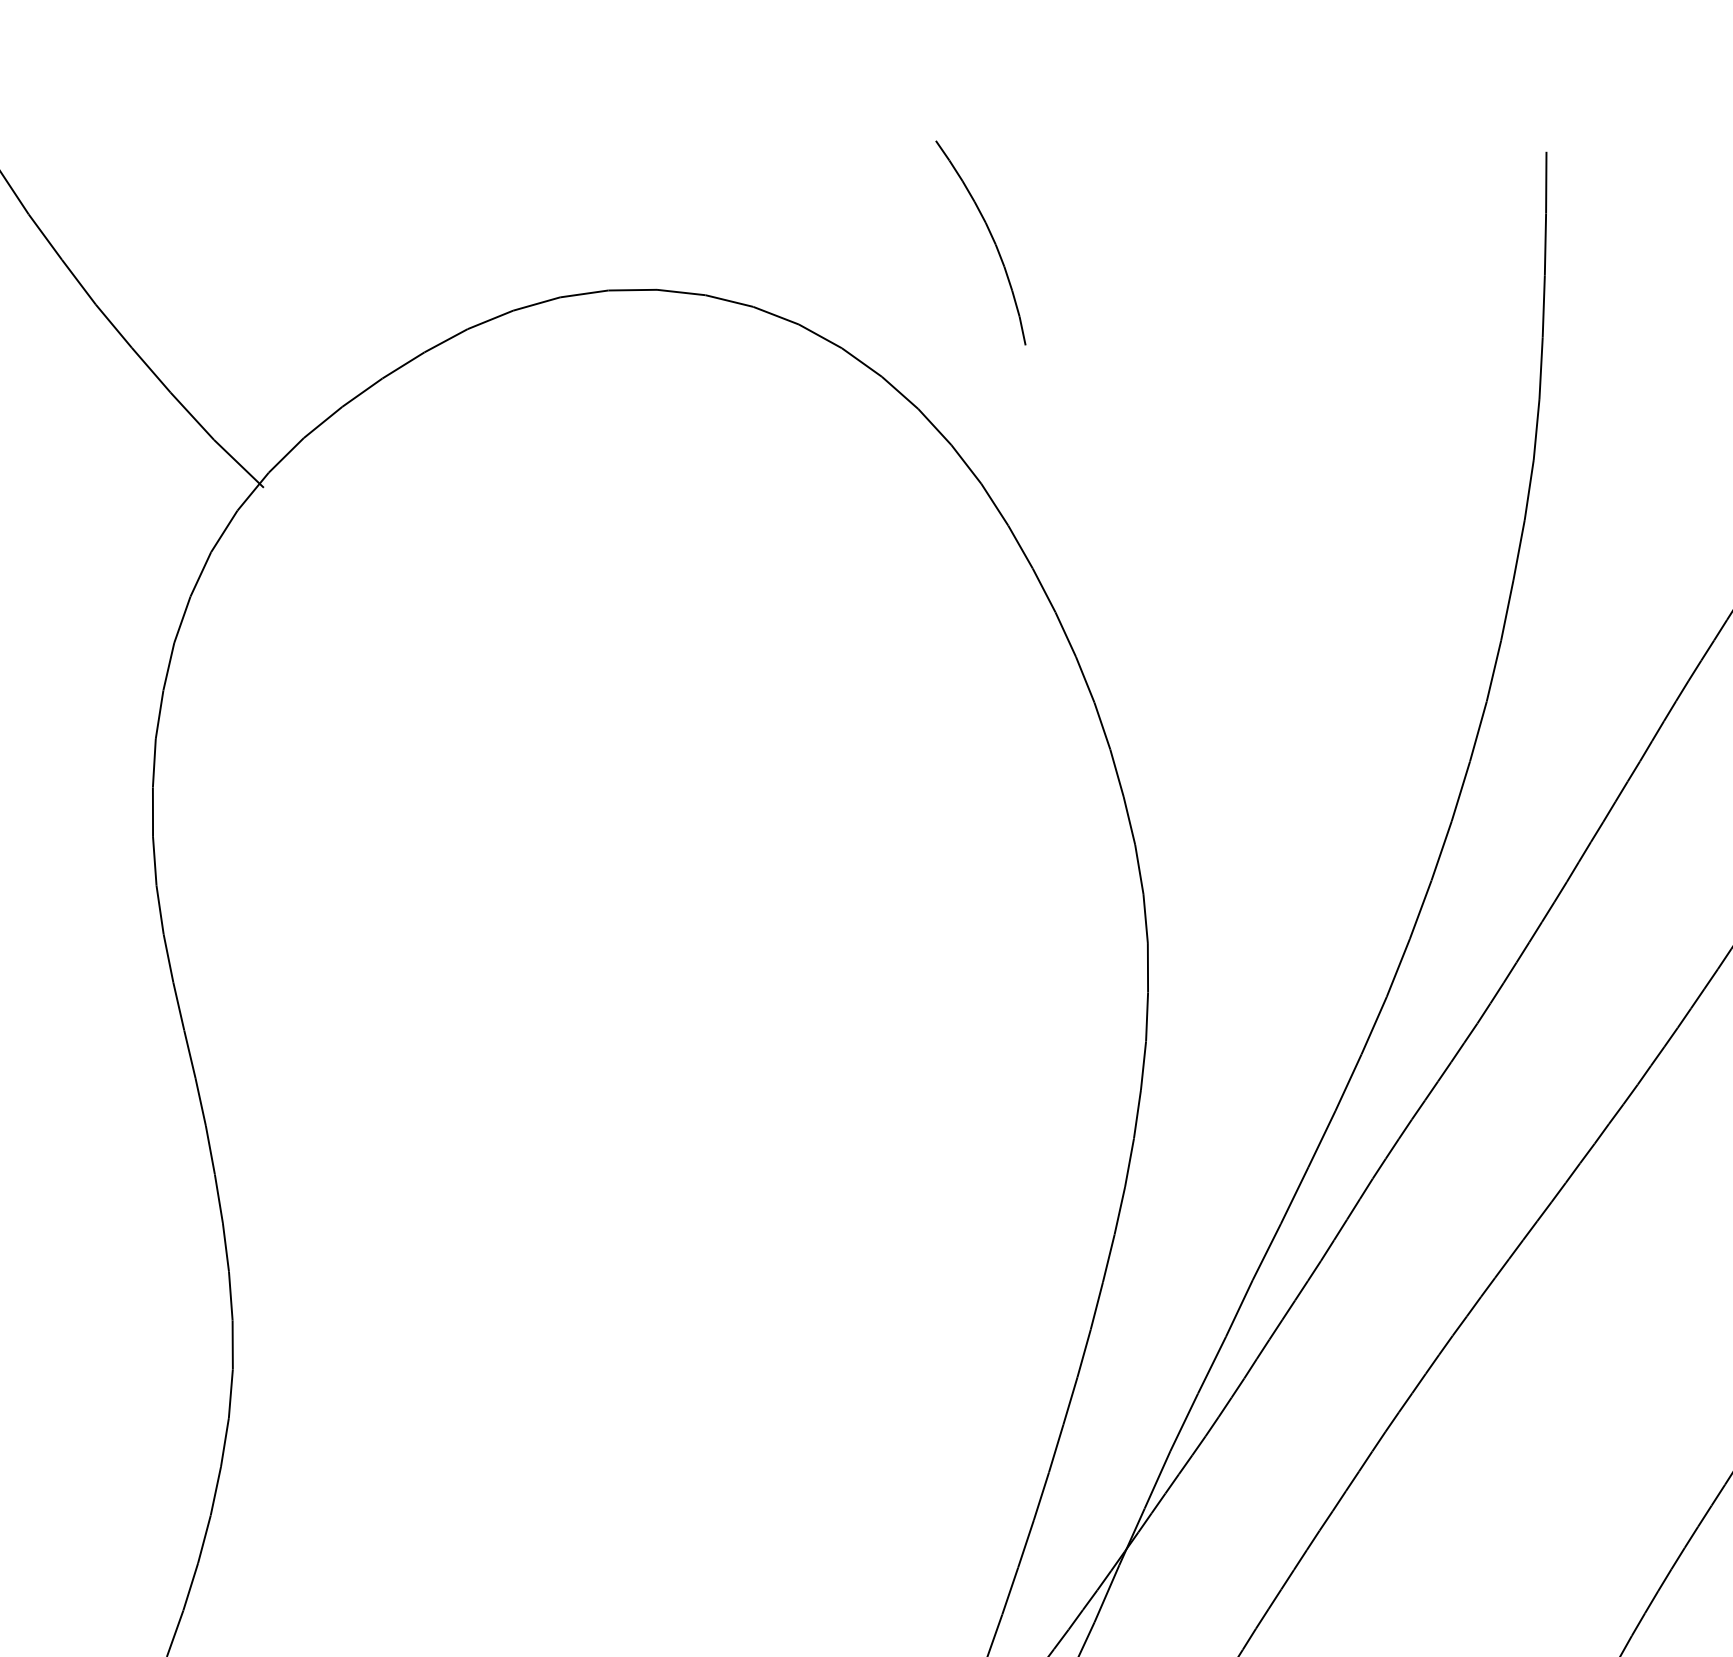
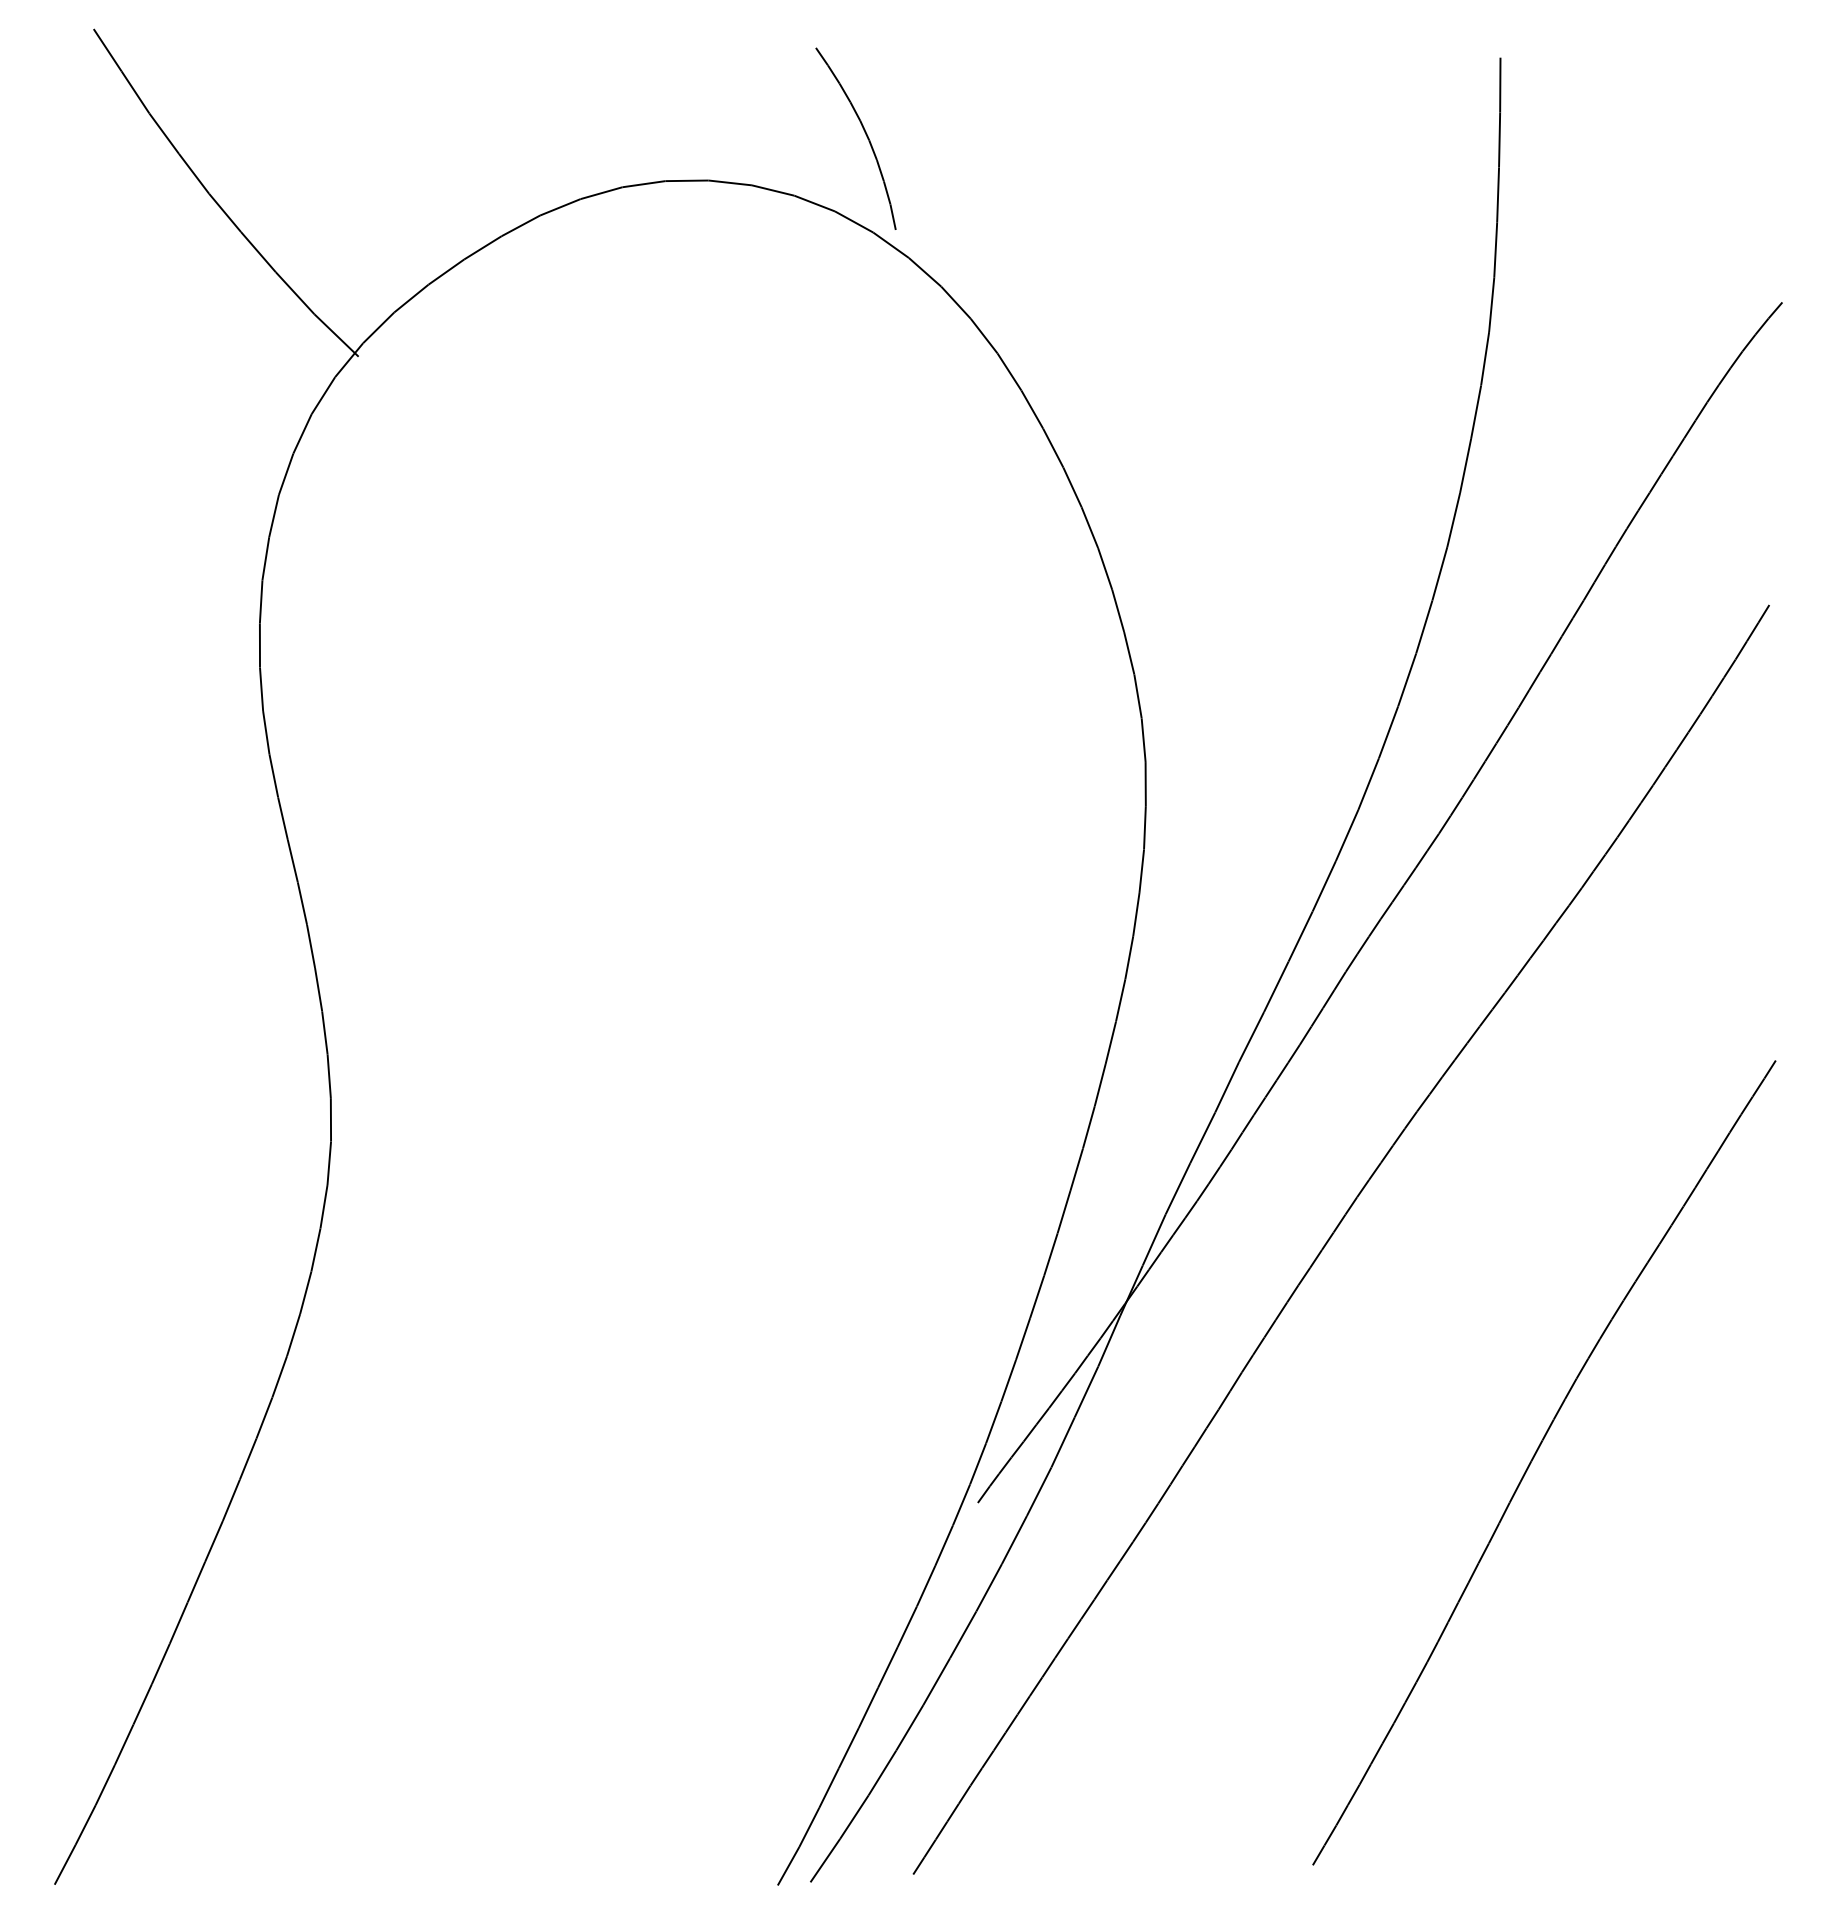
part: (991, 238) -> (865, 134), moved

